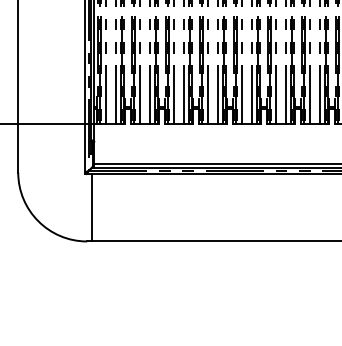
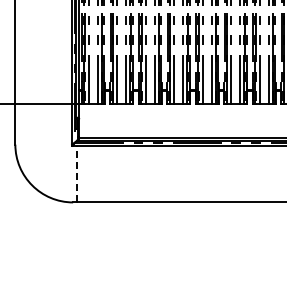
line: (92, 206) -> (77, 173), solid -> dashed

